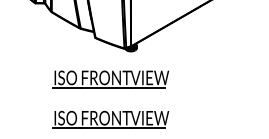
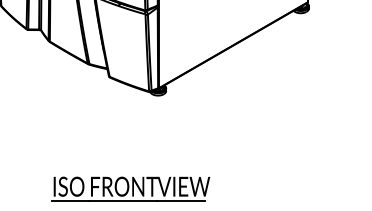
part: (110, 79) -> (130, 133), removed

